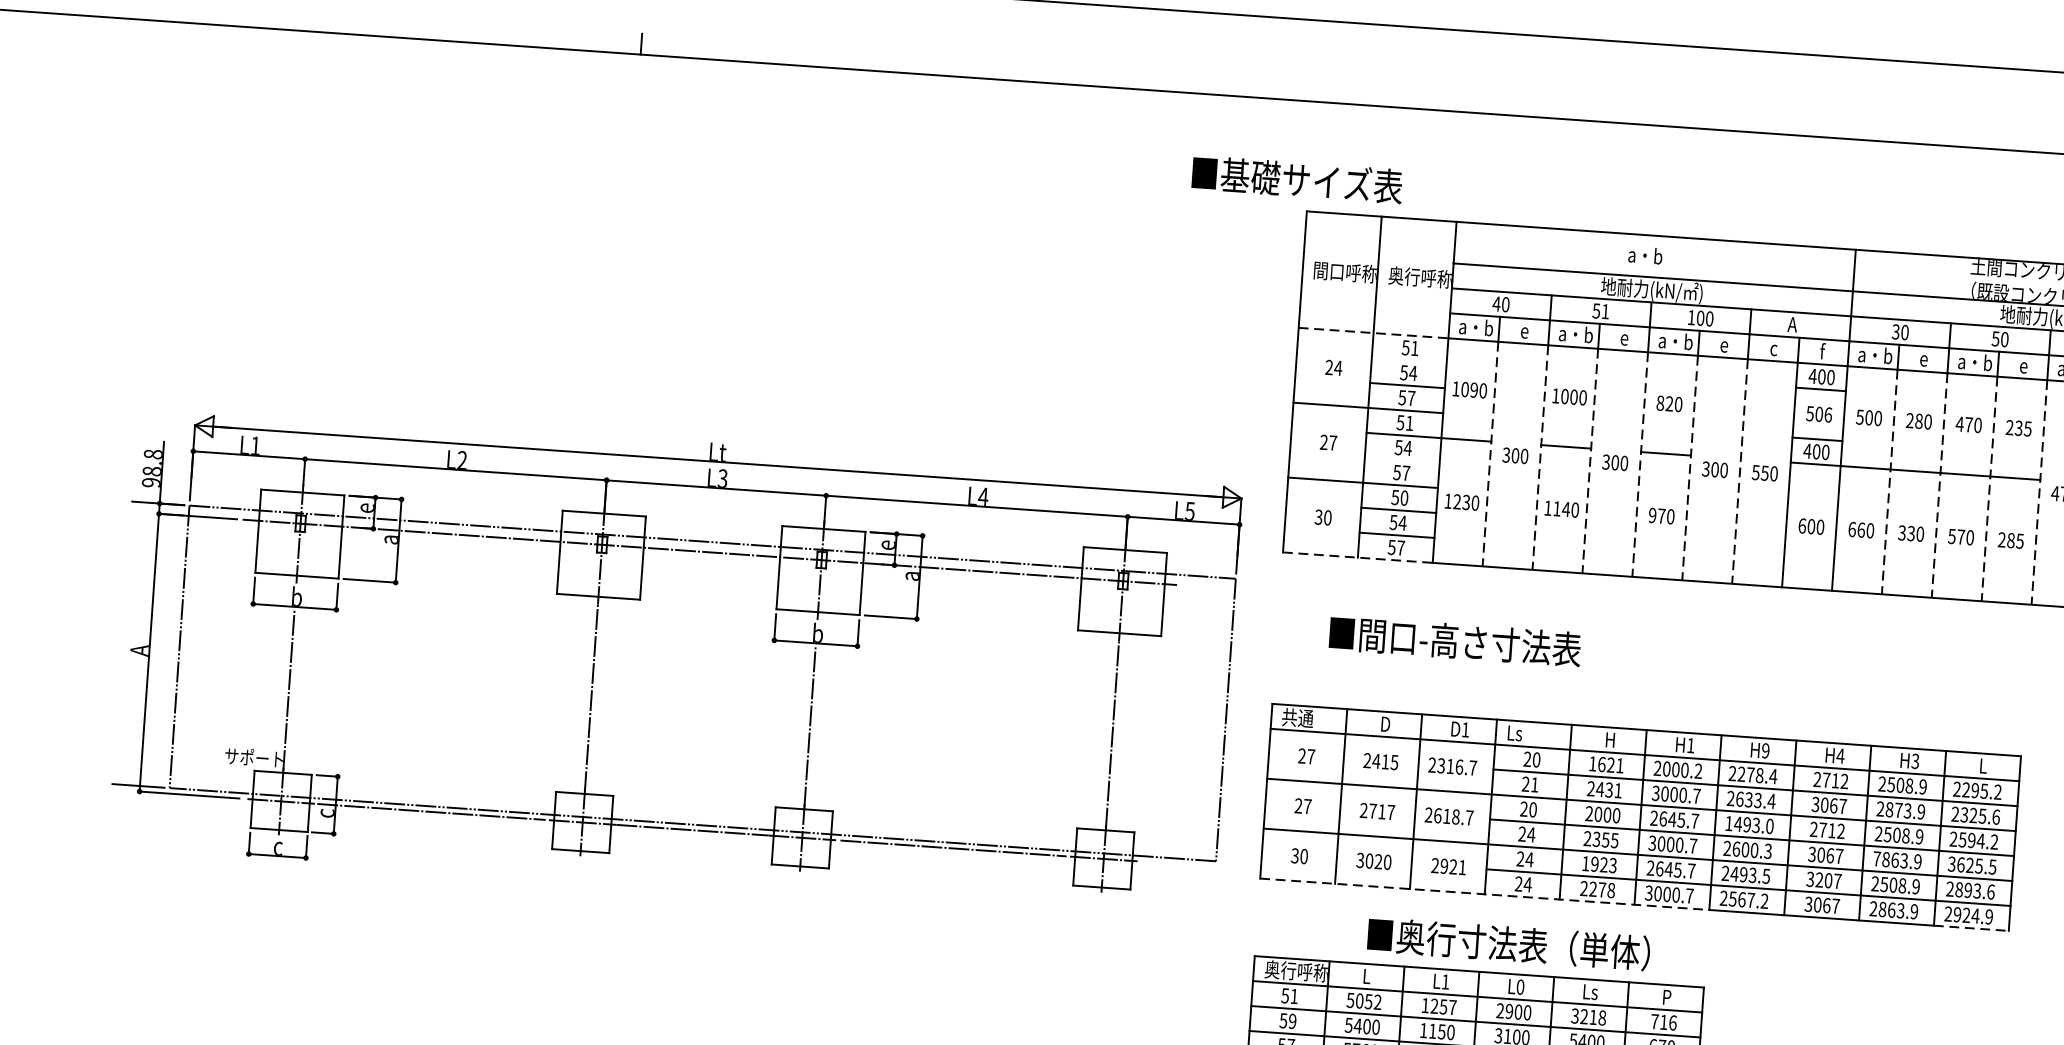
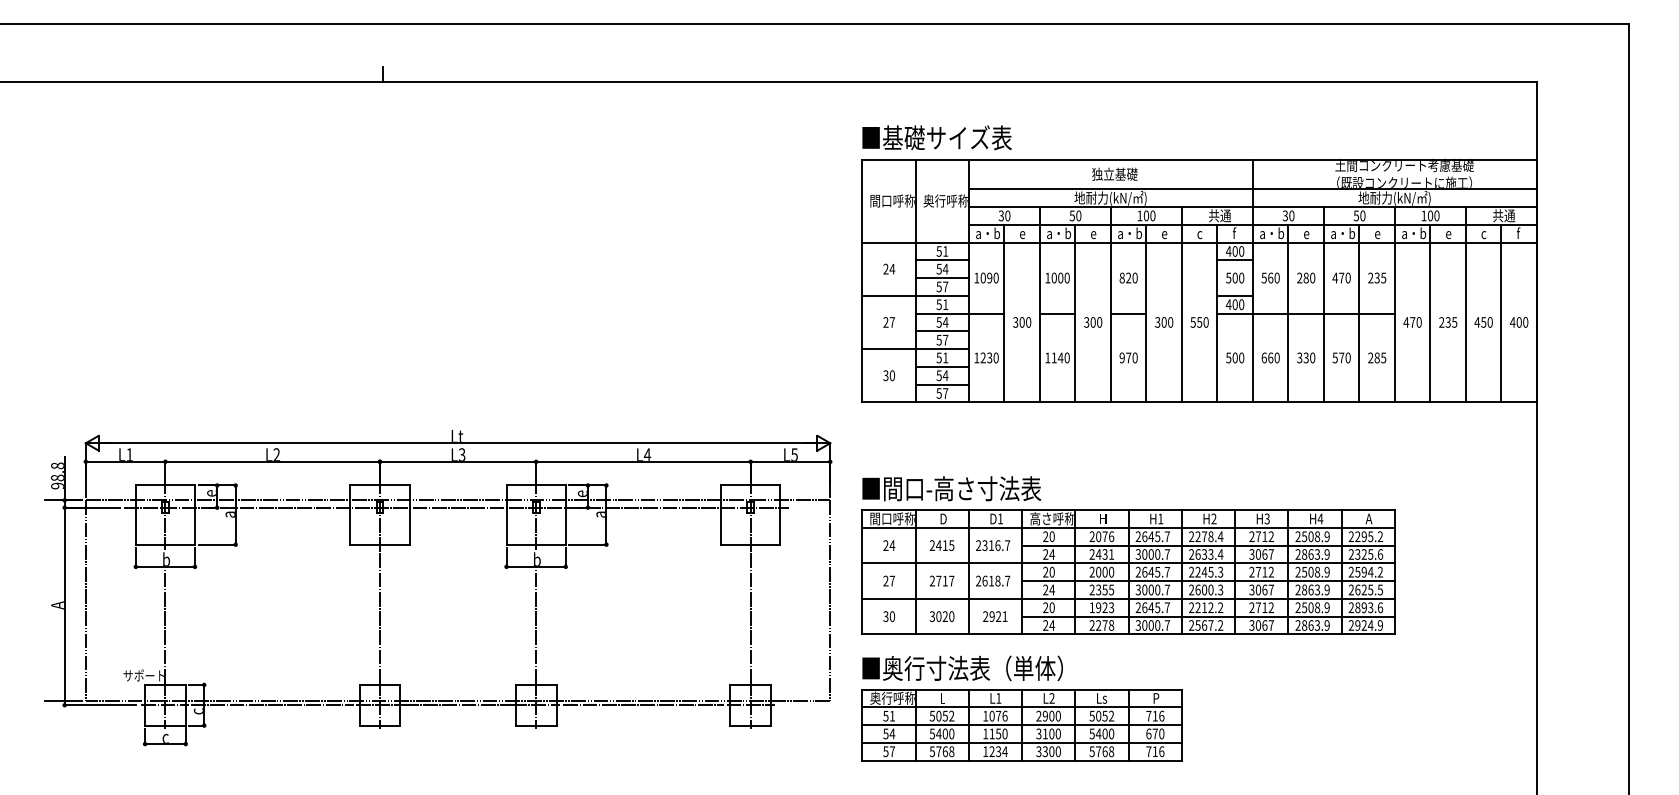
text: (1296, 179) -> (936, 137), moved
text: (1659, 255) -> (1114, 173), a・b -> 独立基礎
text: (1496, 303) -> (1001, 215), 40 -> 30
text: (1605, 311) -> (1078, 215), 51 -> 50
text: (1803, 324) -> (1219, 215), A -> 共通
line: (1374, 333) -> (916, 242), dashed -> solid
line: (1408, 360) -> (941, 260), added
text: (1828, 414) -> (1241, 277), 506 -> 500
text: (1868, 417) -> (1270, 277), 500 -> 560
line: (1490, 454) -> (1004, 322), dashed -> solid
line: (1539, 457) -> (1039, 322), dashed -> solid
line: (1401, 460) -> (941, 331), added
line: (1590, 461) -> (1075, 322), dashed -> solid
line: (1639, 464) -> (1110, 322), dashed -> solid
line: (1690, 468) -> (1146, 322), dashed -> solid
line: (1739, 471) -> (1181, 322), dashed -> solid
line: (1889, 482) -> (1288, 322), dashed -> solid
line: (1939, 485) -> (1323, 322), dashed -> solid
line: (1989, 489) -> (1359, 322), dashed -> solid
line: (2038, 492) -> (1394, 322), dashed -> solid
text: (1404, 497) -> (945, 357), 50 -> 51
text: (1802, 525) -> (1228, 357), 600 -> 500
line: (1359, 557) -> (916, 402), dashed -> solid
part: (641, 600) -> (410, 545), moved
text: (1454, 640) -> (951, 488), moved
text: (1313, 718) -> (892, 518), 共通 -> 間口呼称
text: (1537, 734) -> (1051, 518), Ls -> 高さ呼称
text: (1765, 751) -> (1213, 519), H9 -> H2
text: (1841, 755) -> (1267, 518), H4 -> H3
text: (1311, 756) -> (892, 545), 27 -> 24
text: (1915, 760) -> (1320, 518), H3 -> H4
text: (1605, 764) -> (1101, 536), 1621 -> 2076
text: (1982, 765) -> (1368, 518), L -> A
text: (1683, 769) -> (1156, 536), 2000.2 -> 2645.7
text: (1535, 784) -> (1052, 554), 21 -> 24
text: (1897, 810) -> (1310, 554), 2873.9 -> 2863.9
text: (1750, 823) -> (1206, 571), 1493.0 -> 2245.3
text: (1876, 858) -> (1297, 589), 7863.9 -> 2863.9
text: (1530, 859) -> (1052, 607), 24 -> 20
text: (1950, 864) -> (1350, 590), 3625.5 -> 2625.5
text: (1750, 874) -> (1209, 607), 2493.5 -> 2212.2
text: (1823, 879) -> (1261, 607), 3207 -> 2712
line: (1485, 894) -> (1022, 634), dashed -> solid
line: (1971, 928) -> (1368, 634), dashed -> solid
text: (1508, 944) -> (962, 668), moved
text: (1519, 987) -> (1051, 698), L0 -> L2
text: (1443, 1005) -> (998, 715), 1257 -> 1076
text: (1589, 1016) -> (1102, 715), 3218 -> 5052
text: (1292, 1020) -> (892, 733), 59 -> 54

